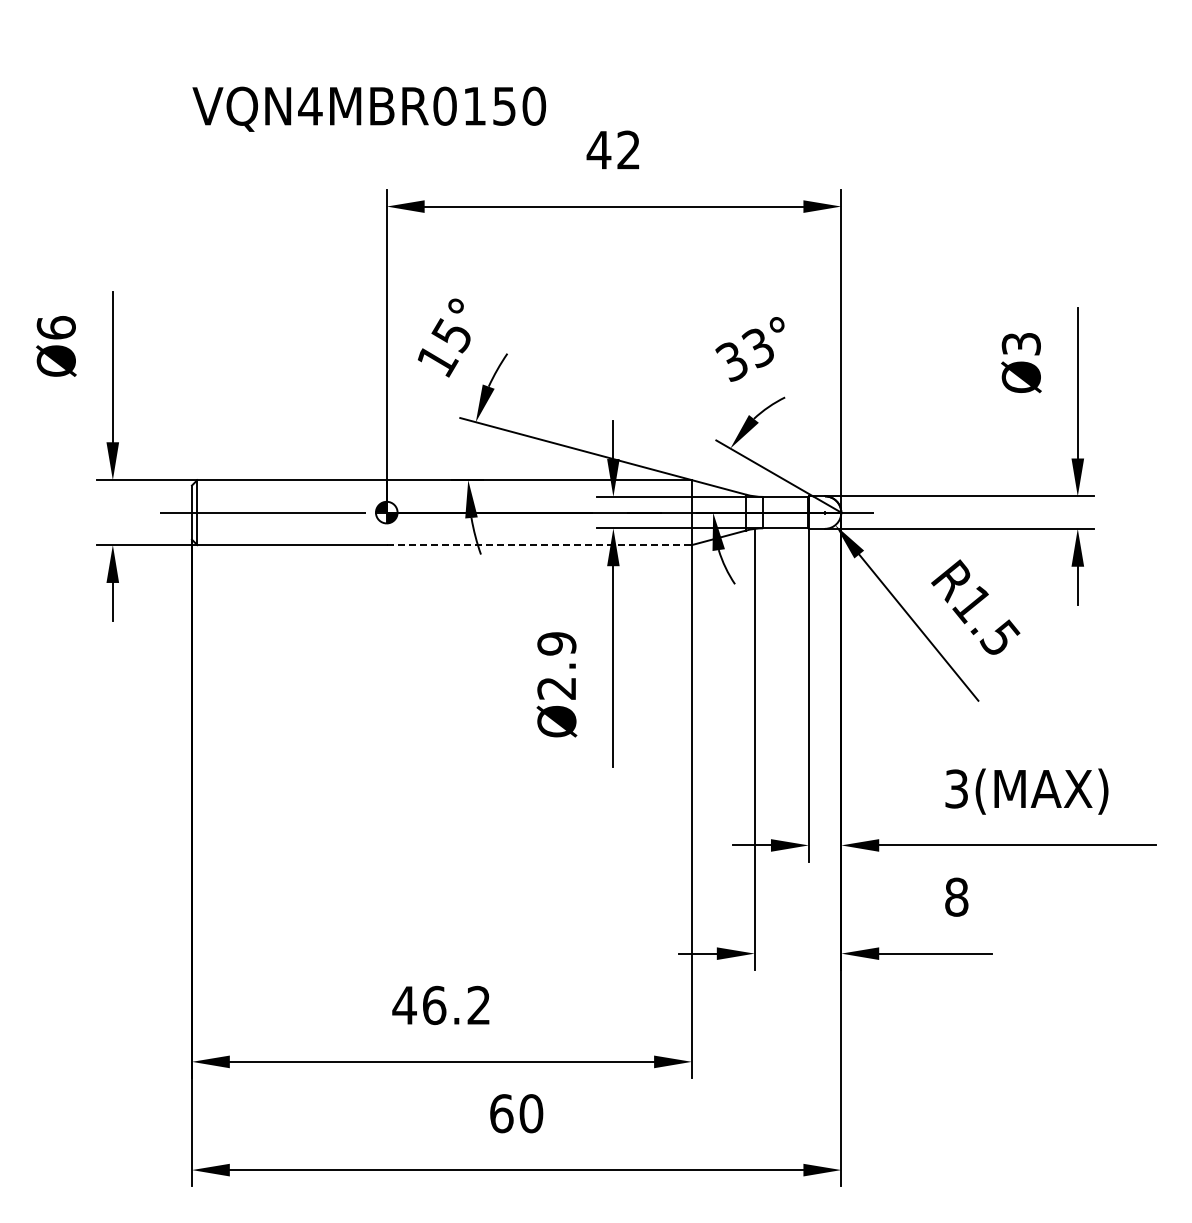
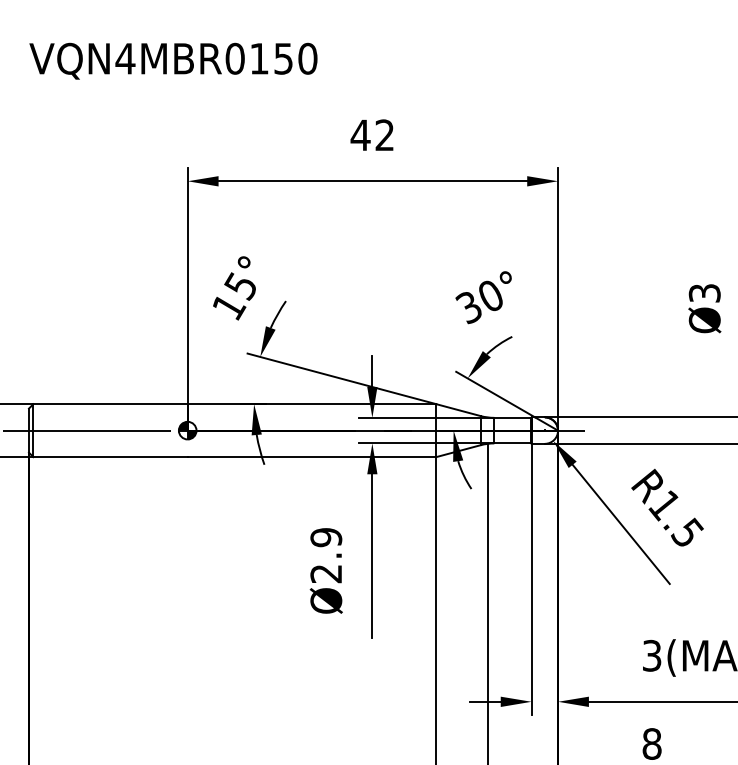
text: (369, 108) -> (173, 60), moved
text: (757, 348) -> (489, 296), 33° -> 30°
line: (539, 545) -> (312, 457), dashed -> solid

